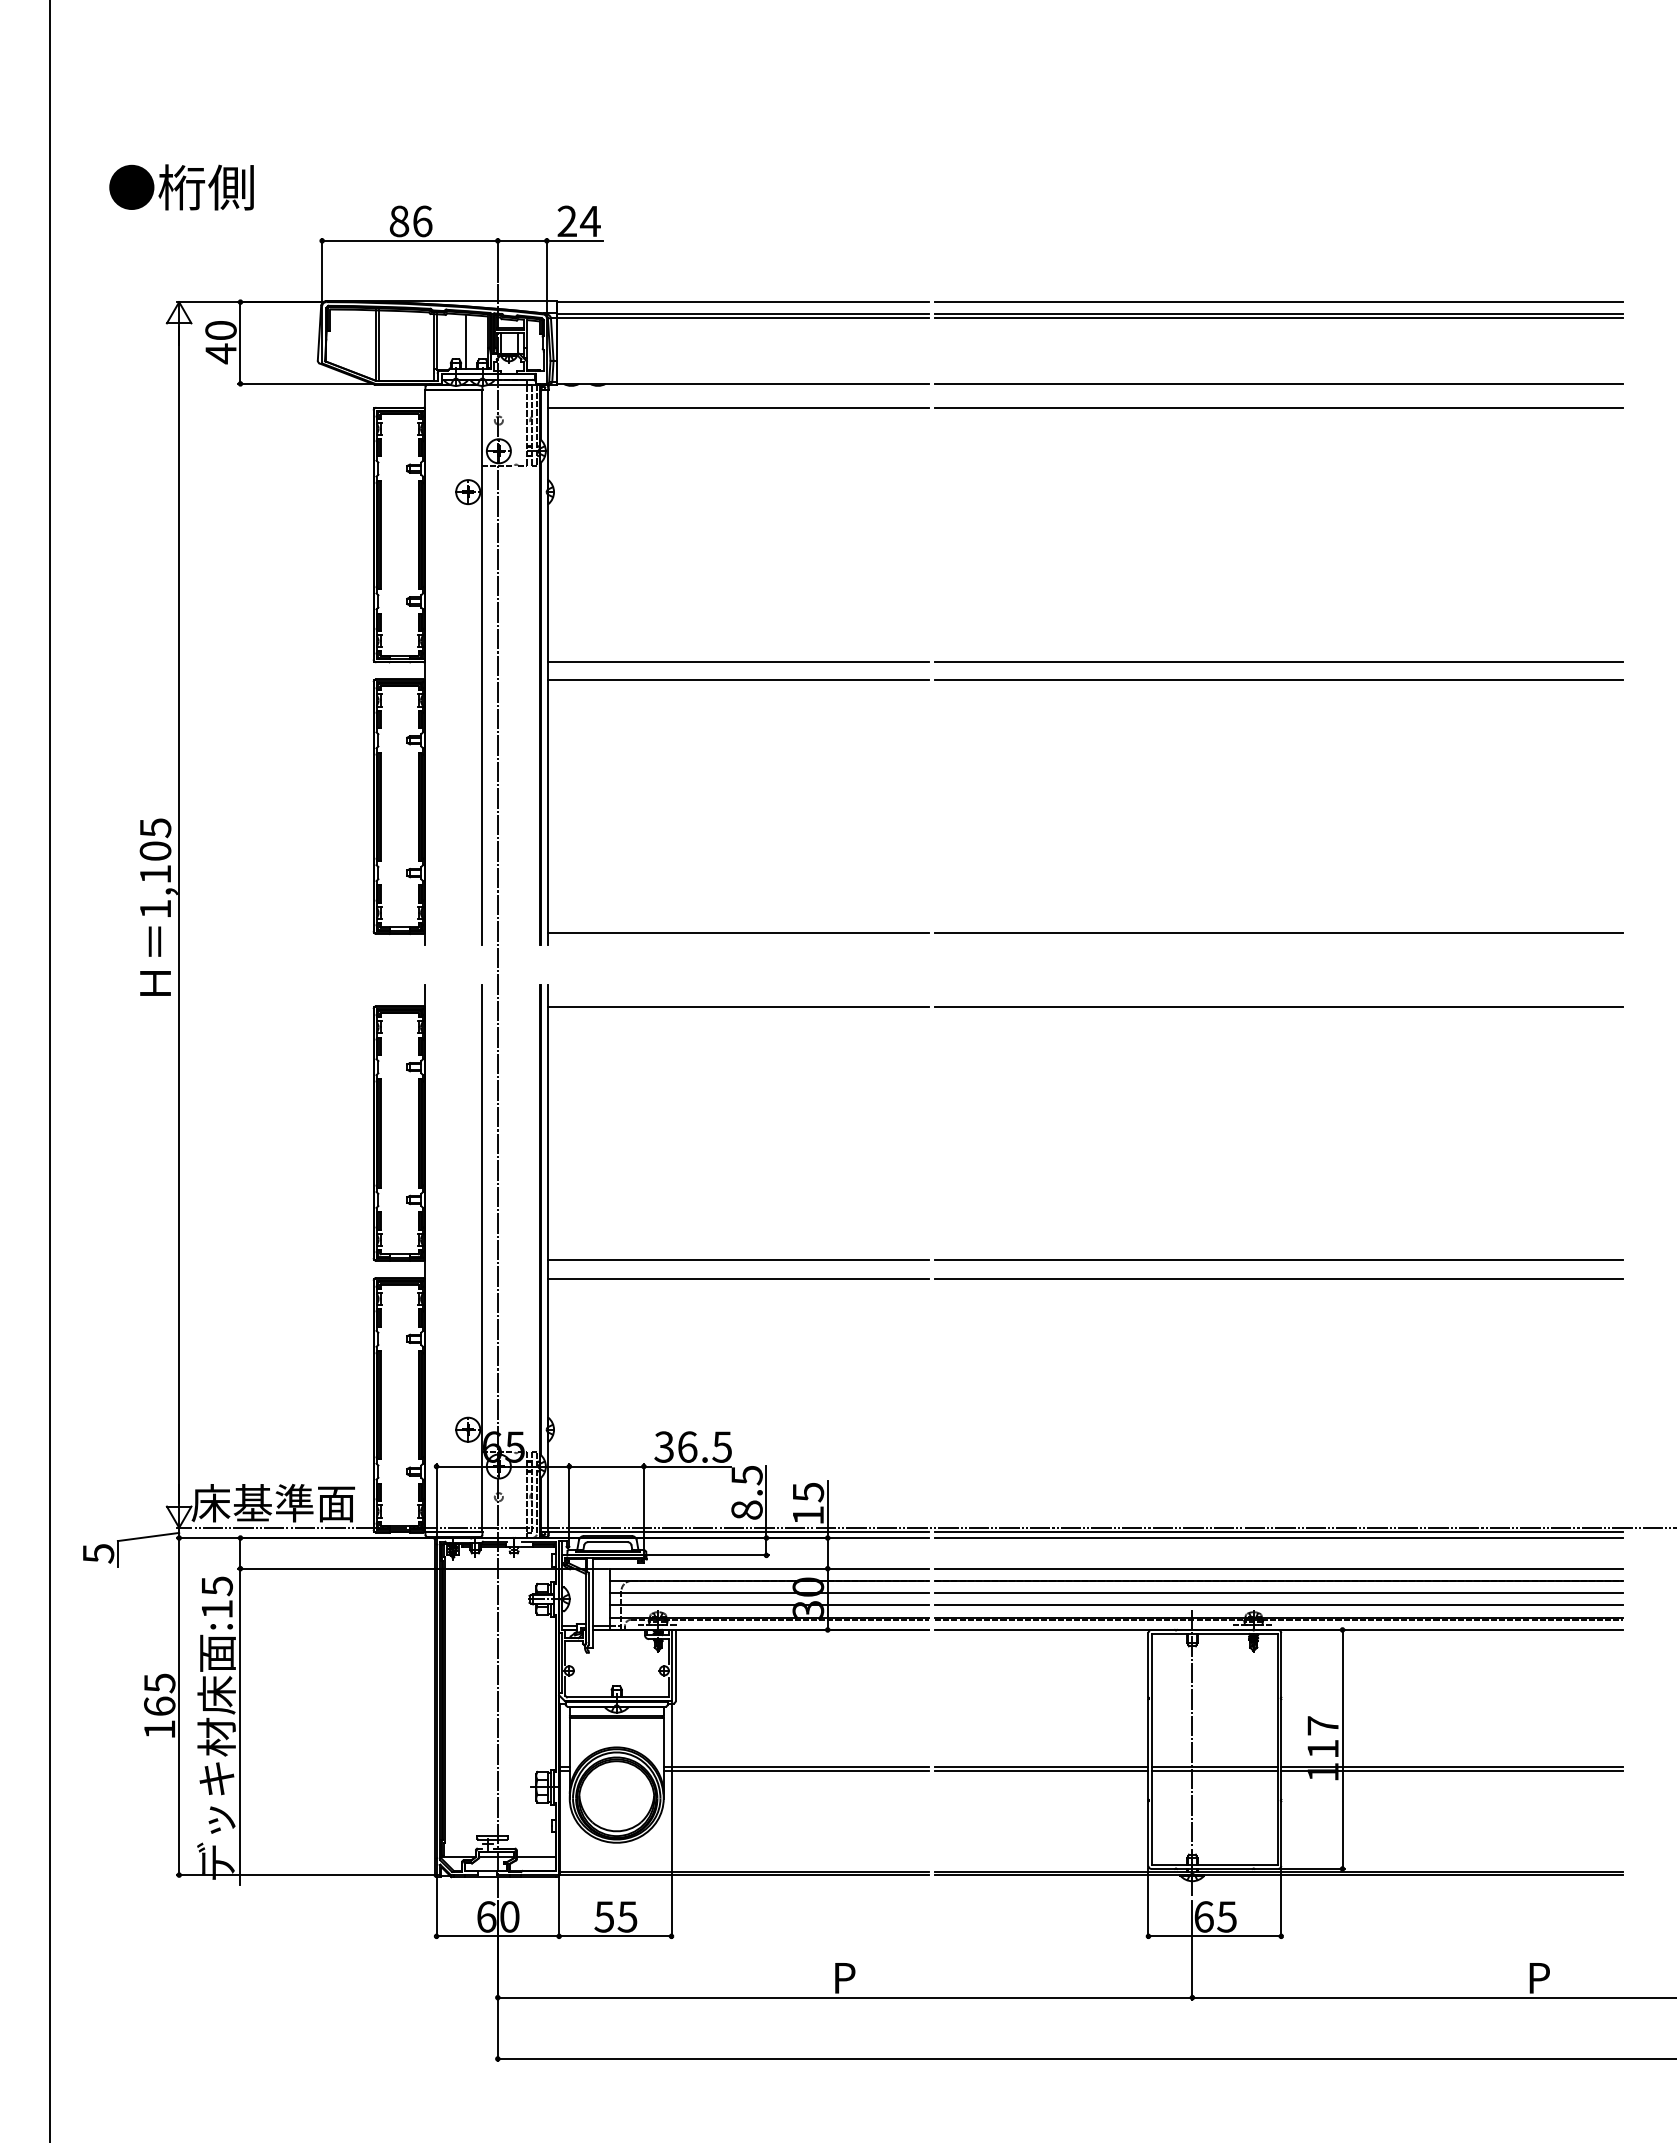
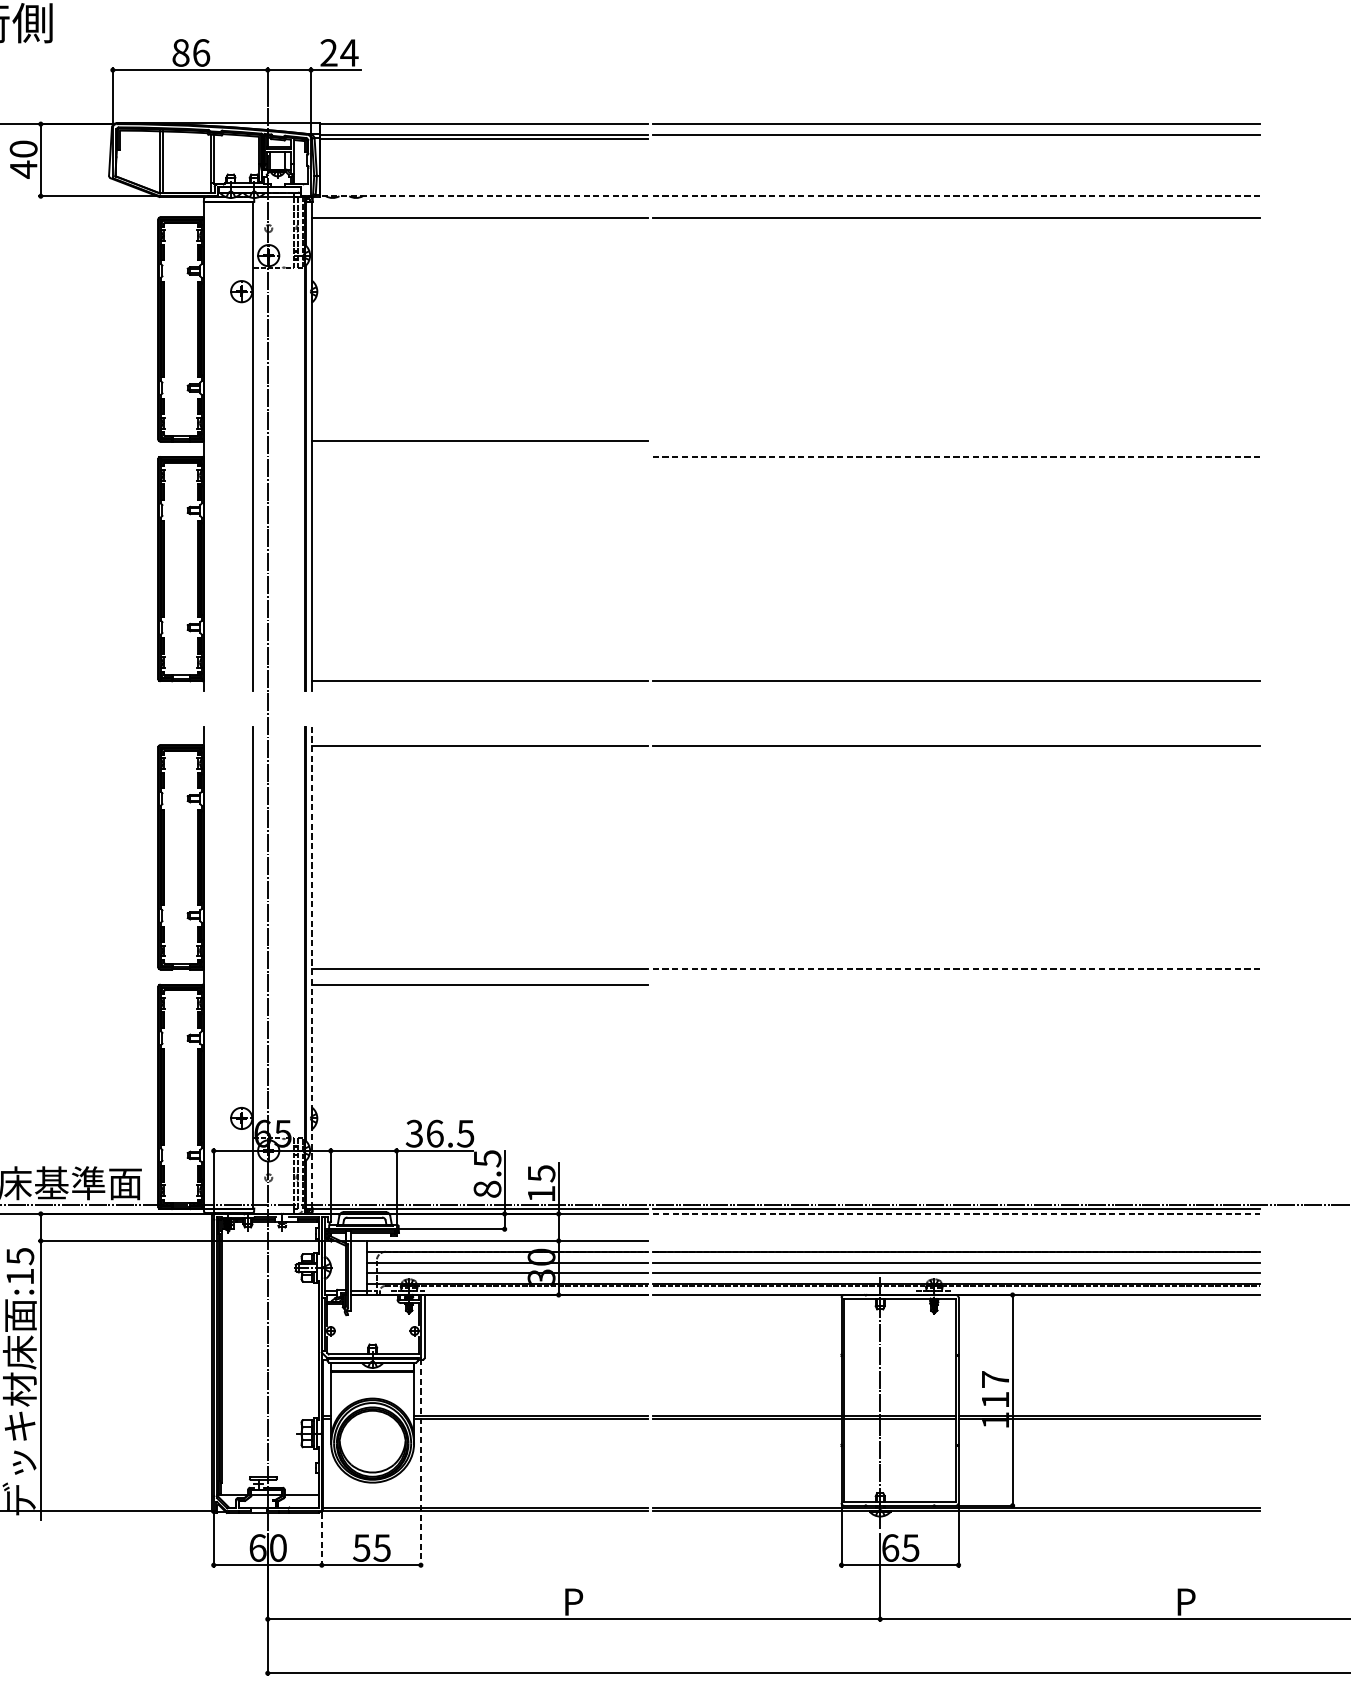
line: (1279, 318) -> (957, 138), removed
line: (466, 341) -> (240, 158), removed
line: (743, 383) -> (484, 195), solid -> dashed
line: (1278, 383) -> (956, 195), solid -> dashed
line: (1279, 661) -> (957, 441), removed
line: (737, 680) -> (479, 457), removed
line: (1278, 680) -> (956, 457), solid -> dashed
line: (547, 1259) -> (311, 968), solid -> dashed
line: (1278, 1260) -> (956, 969), solid -> dashed
line: (1279, 1278) -> (957, 985), removed
line: (1279, 1538) -> (957, 1214), solid -> dashed
line: (1279, 1568) -> (957, 1240), removed
line: (671, 1820) -> (420, 1463), solid -> dashed
line: (559, 1907) -> (322, 1539), solid -> dashed

